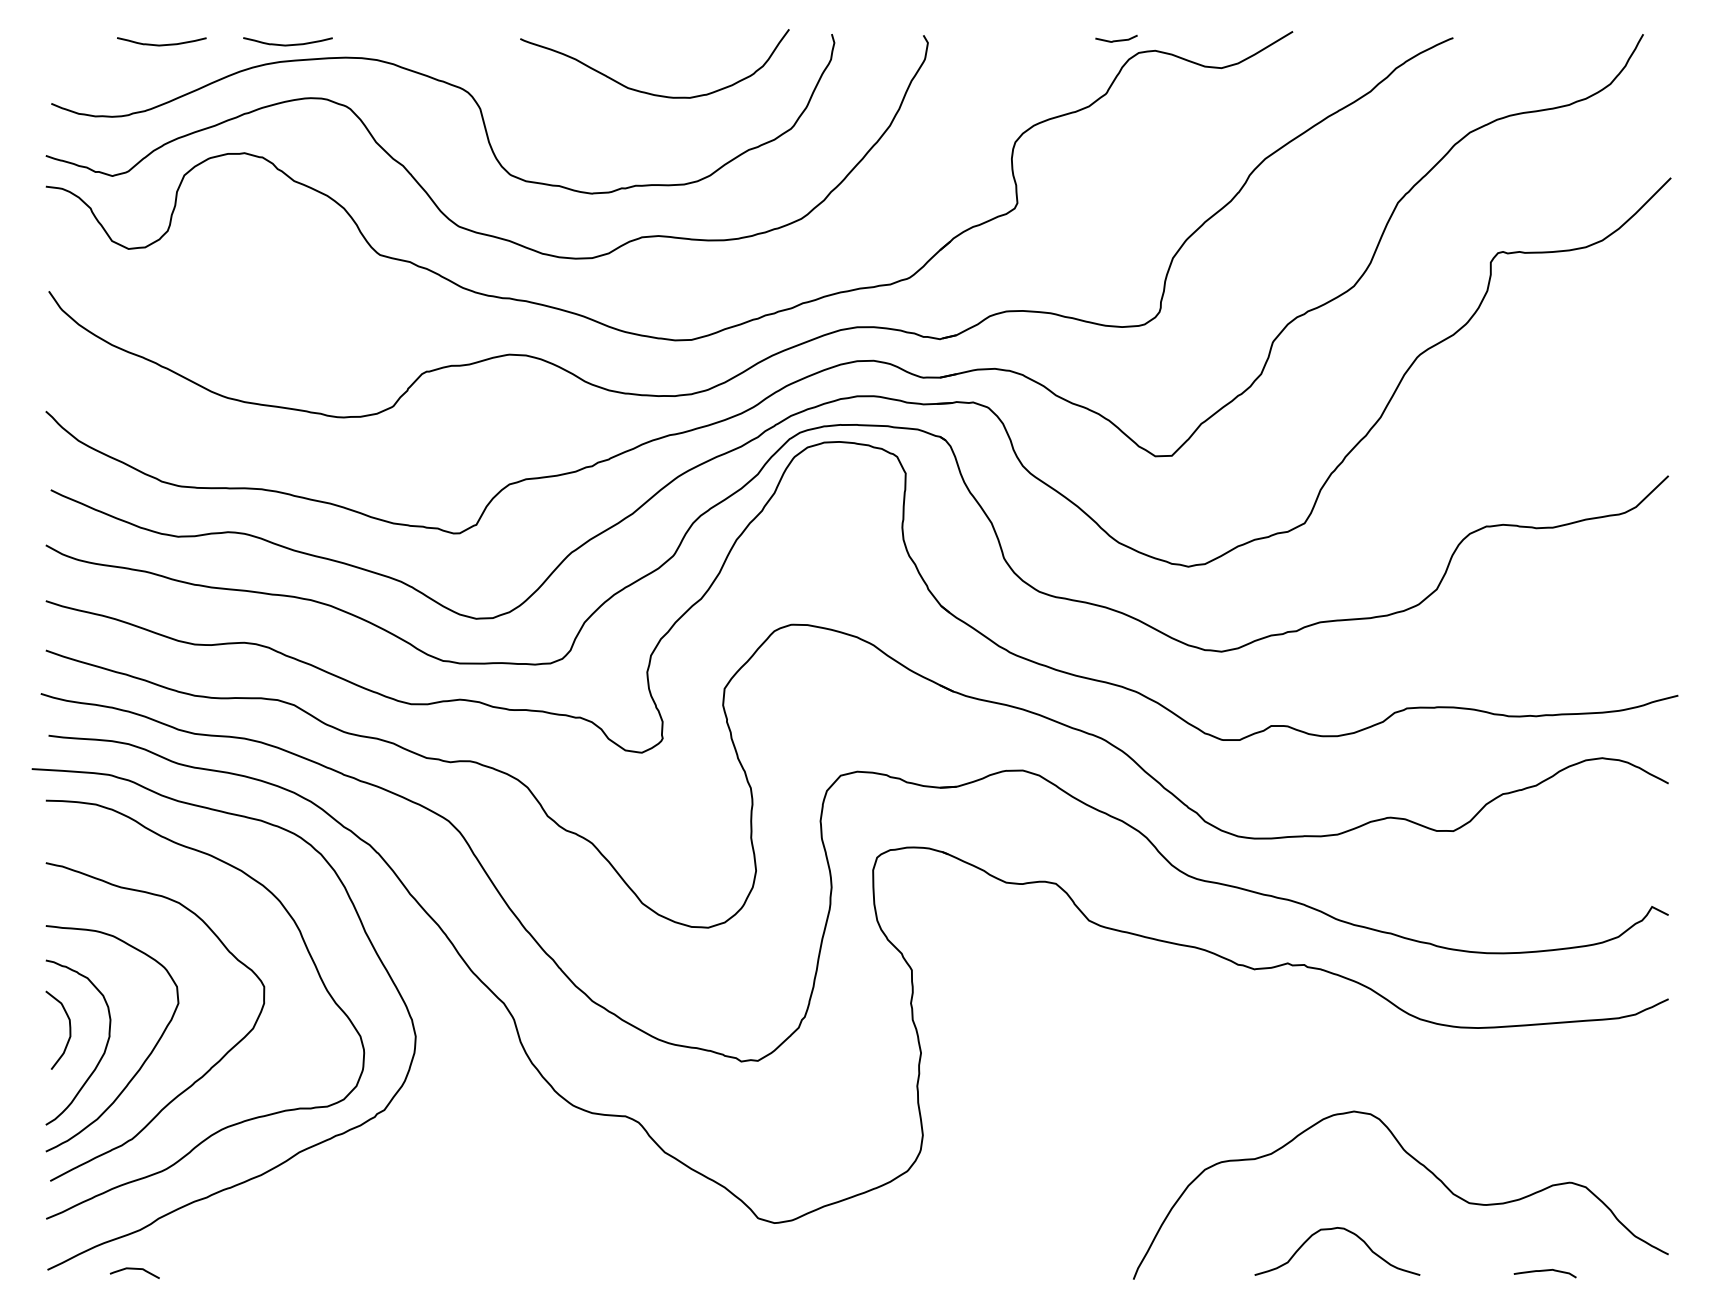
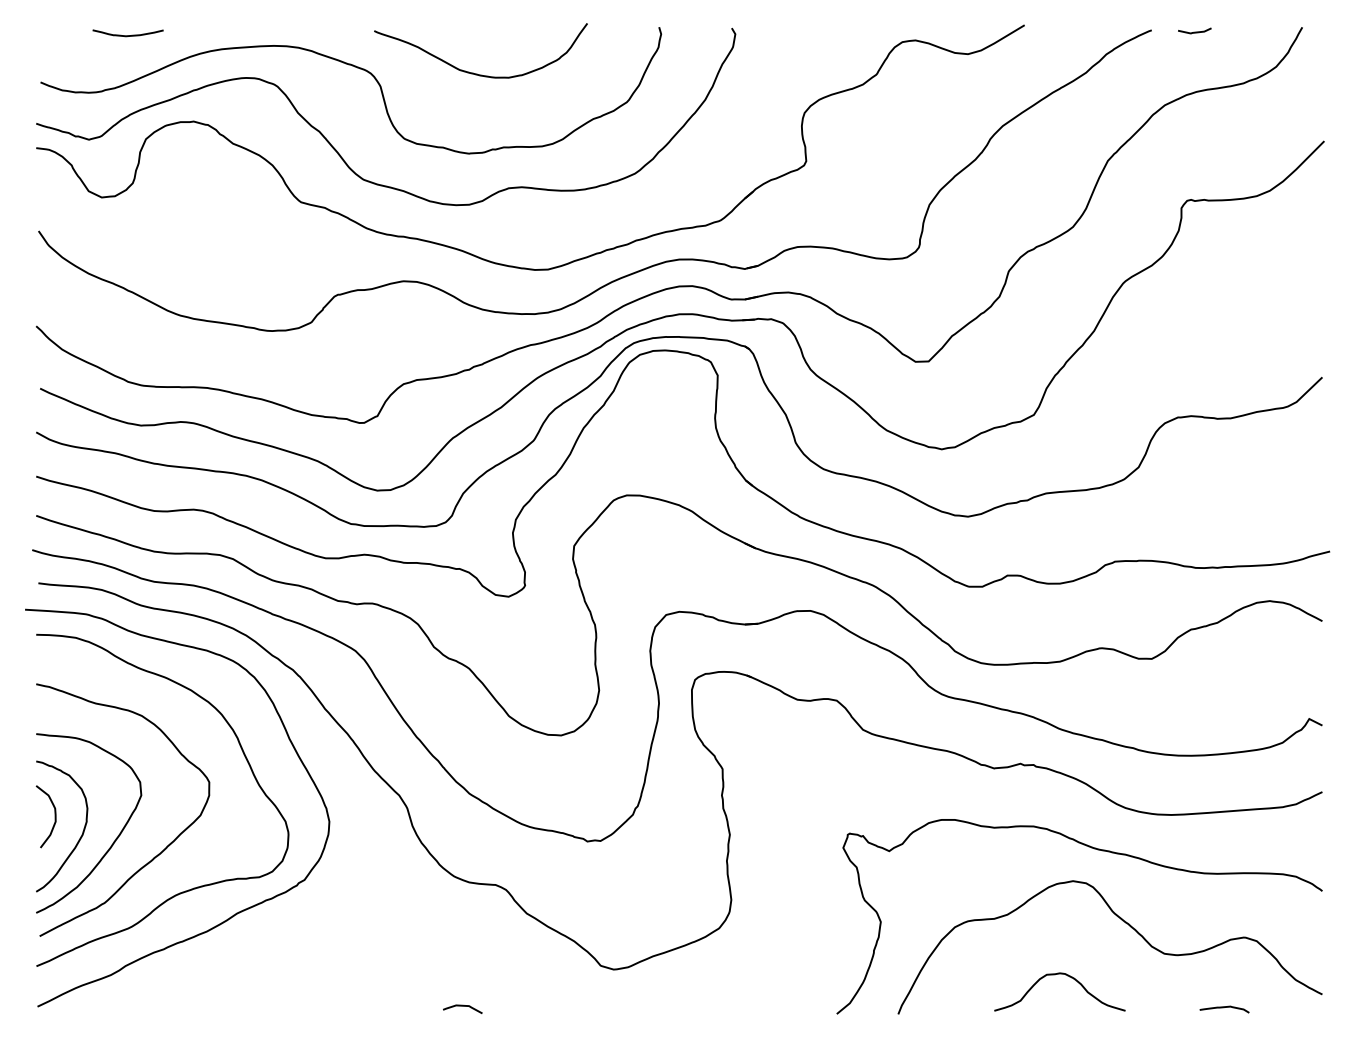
curve: (1116, 39) -> (1194, 31), moved
curve: (287, 44) -> (227, 35), removed
curve: (645, 91) -> (473, 72), moved
curve: (1384, 1072) -> (1097, 850), added
curve: (134, 1269) -> (462, 1006), moved

